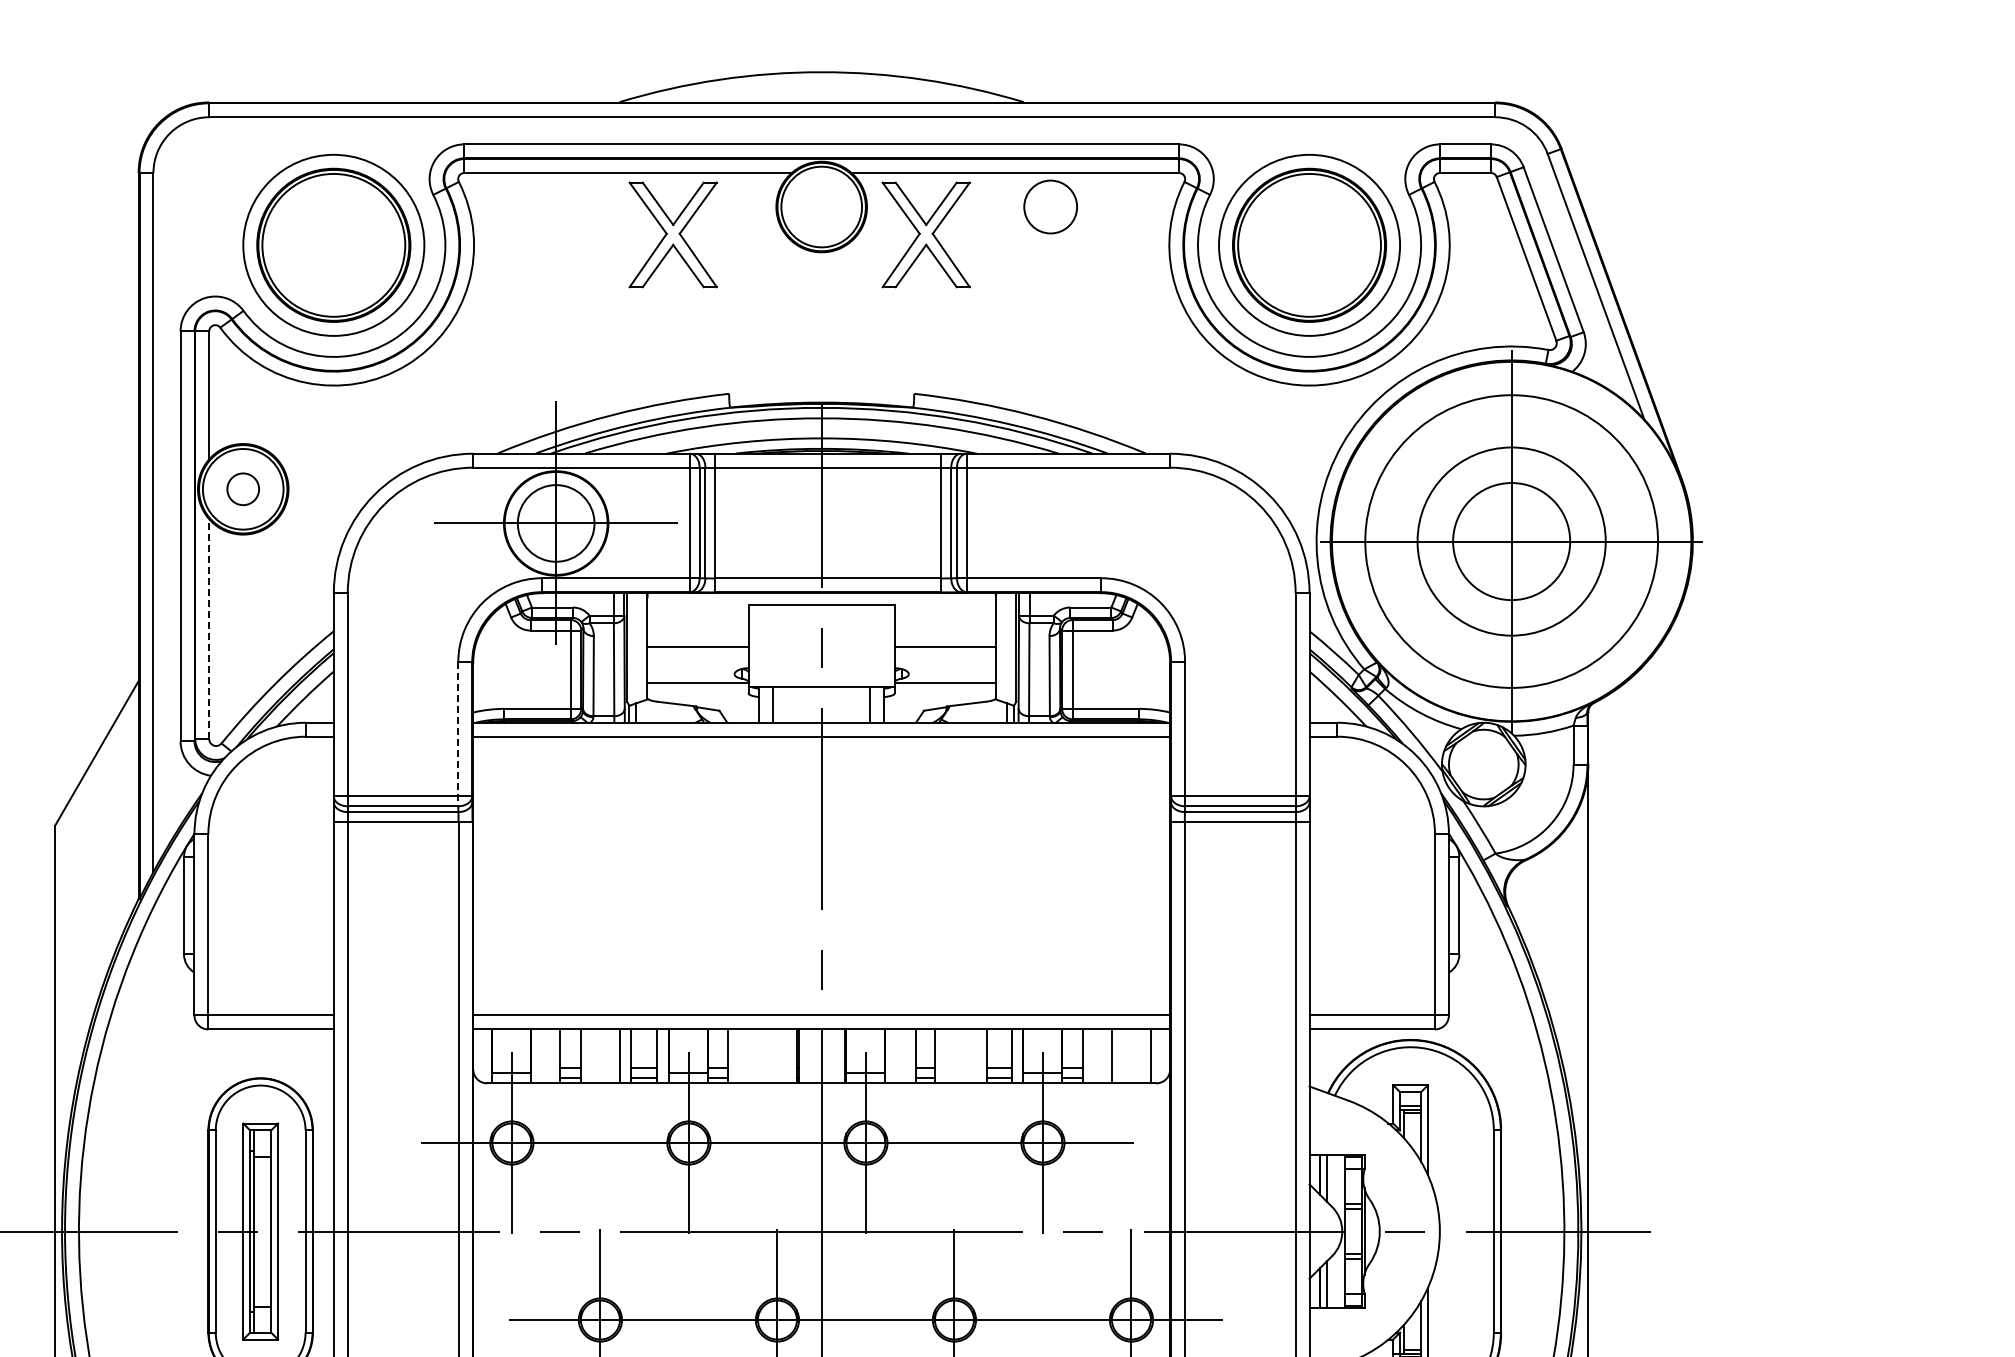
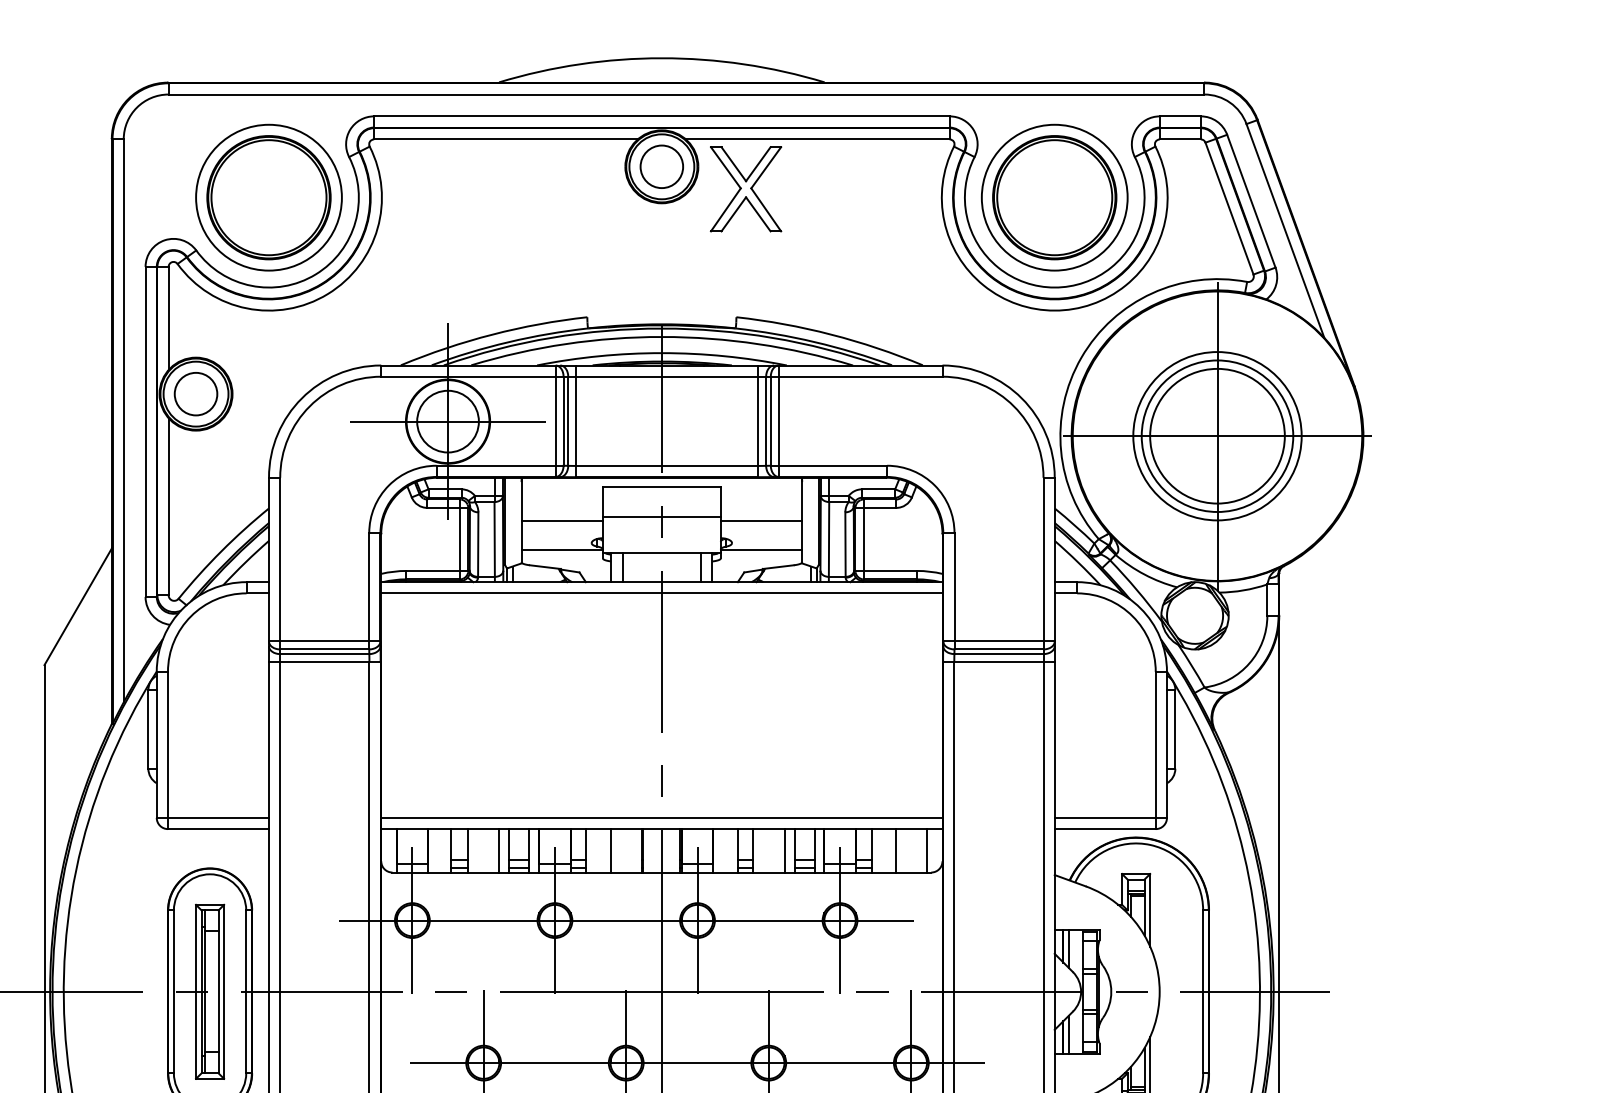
circle: (1050, 206) -> (661, 166), moved
part: (672, 234) -> (541, 188), removed
circle: (242, 488) -> (195, 393), size x1.67
circle: (1511, 541) -> (1217, 436), size x0.71
circle: (1511, 541) -> (1217, 436), size x1.43
line: (209, 629) -> (168, 507), dashed -> solid
line: (821, 642) -> (661, 517), added
line: (458, 734) -> (369, 591), dashed -> solid
line: (757, 1056) -> (610, 850), added
line: (973, 1056) -> (784, 850), added

